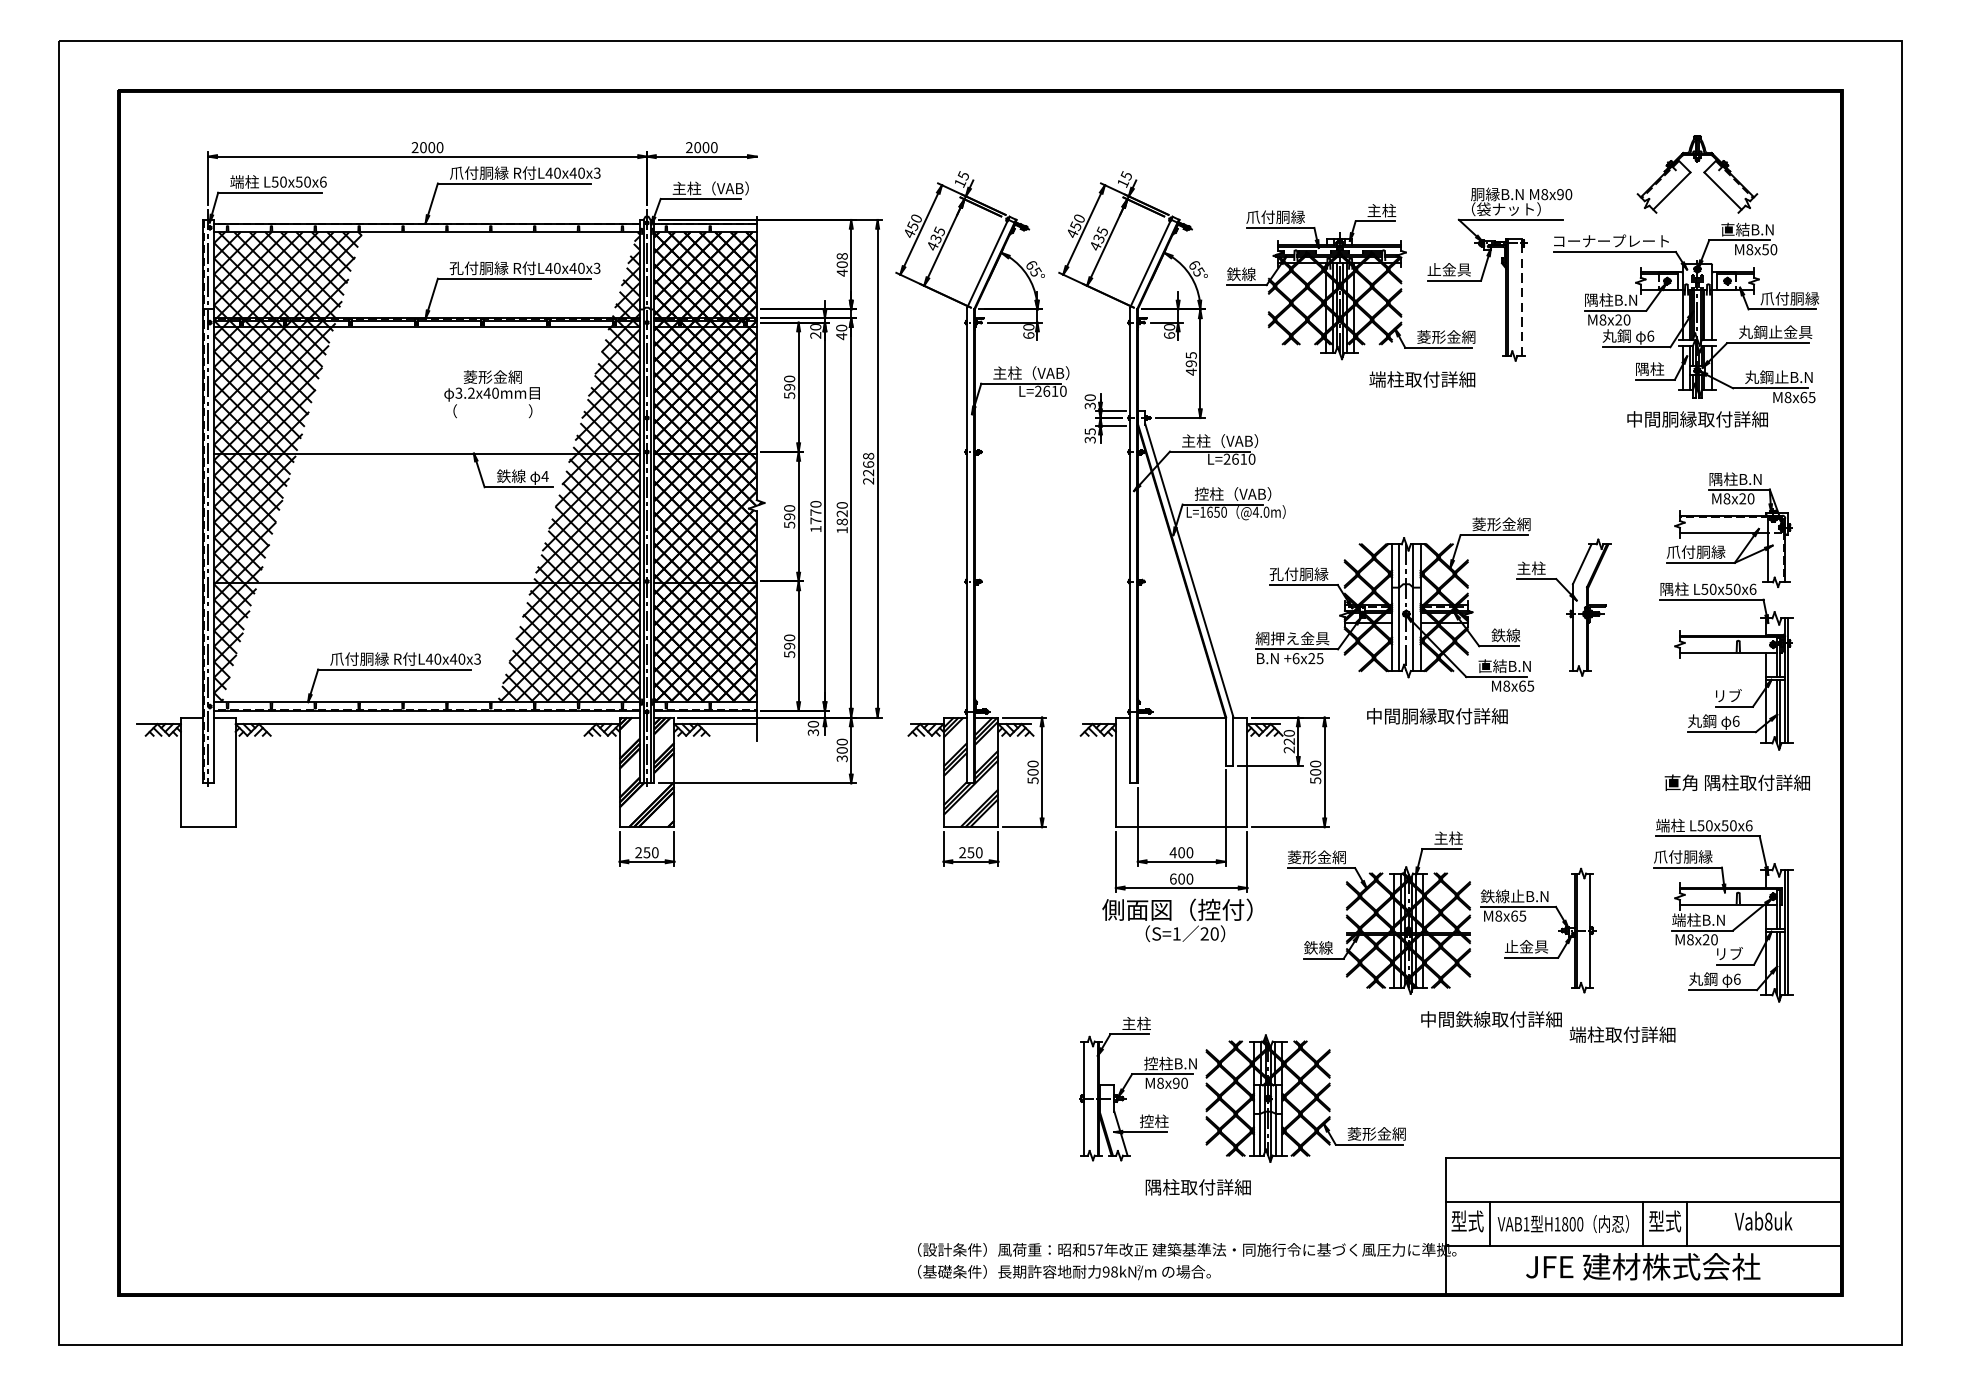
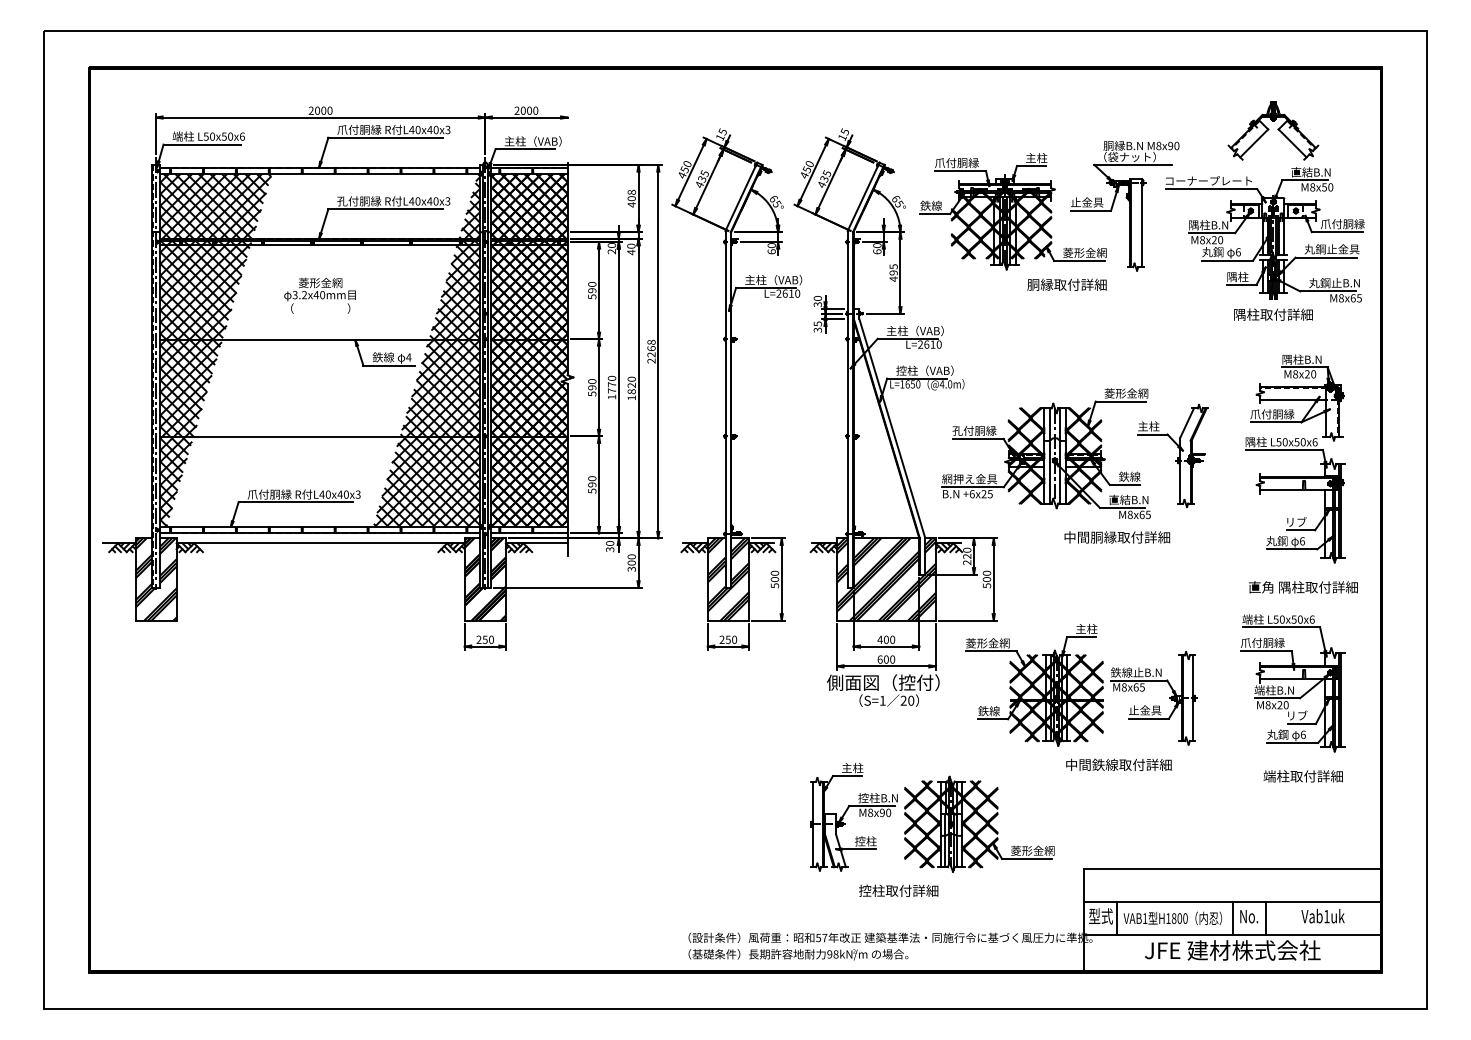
line: (1521, 297) -> (1141, 223), dashed -> solid
text: (1387, 379) -> (1040, 284), 端柱取付詳細 -> 胴縁取付詳細
text: (491, 393) -> (319, 295), moved
text: (1697, 419) -> (1273, 314), 中間胴縁取付詳細 -> 隅柱取付詳細
text: (1437, 716) -> (1117, 537), moved
hatch: (207, 772) -> (155, 579), added
hatch: (1181, 772) -> (886, 579), added
text: (1621, 1034) -> (1302, 776), moved
text: (1153, 1186) -> (865, 890), 隅柱取付詳細 -> 控柱取付詳細
text: (1665, 1221) -> (1249, 916), 型式 -> No.
text: (1768, 1221) -> (1326, 916), Vab8uk -> Vab1uk

